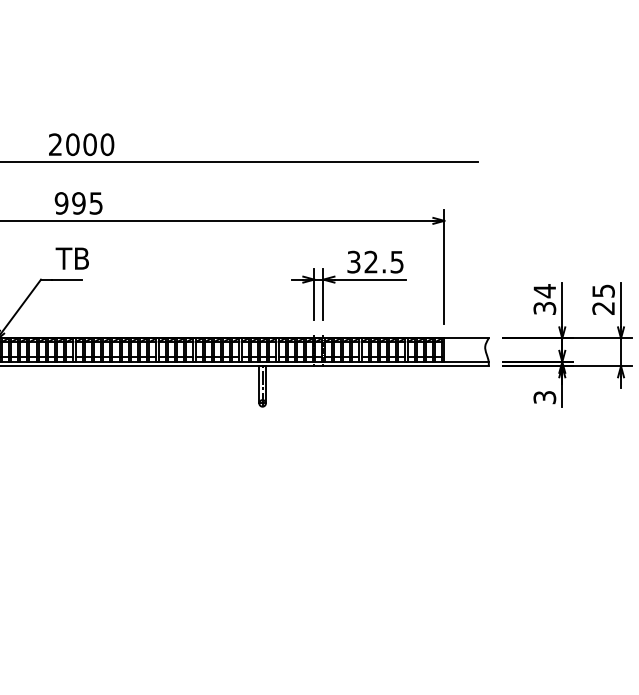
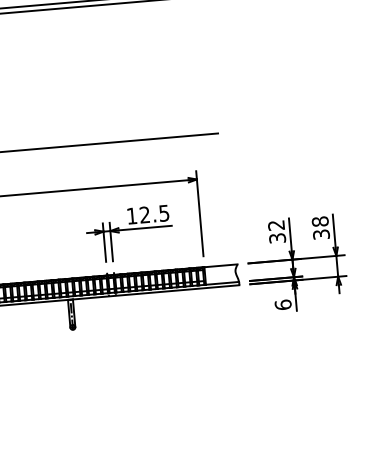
text: (353, 261) -> (131, 215), 32.5 -> 12.5
text: (544, 291) -> (276, 225), 34 -> 32
text: (603, 299) -> (320, 227), 25 -> 38
text: (544, 397) -> (282, 304), 3 -> 6

